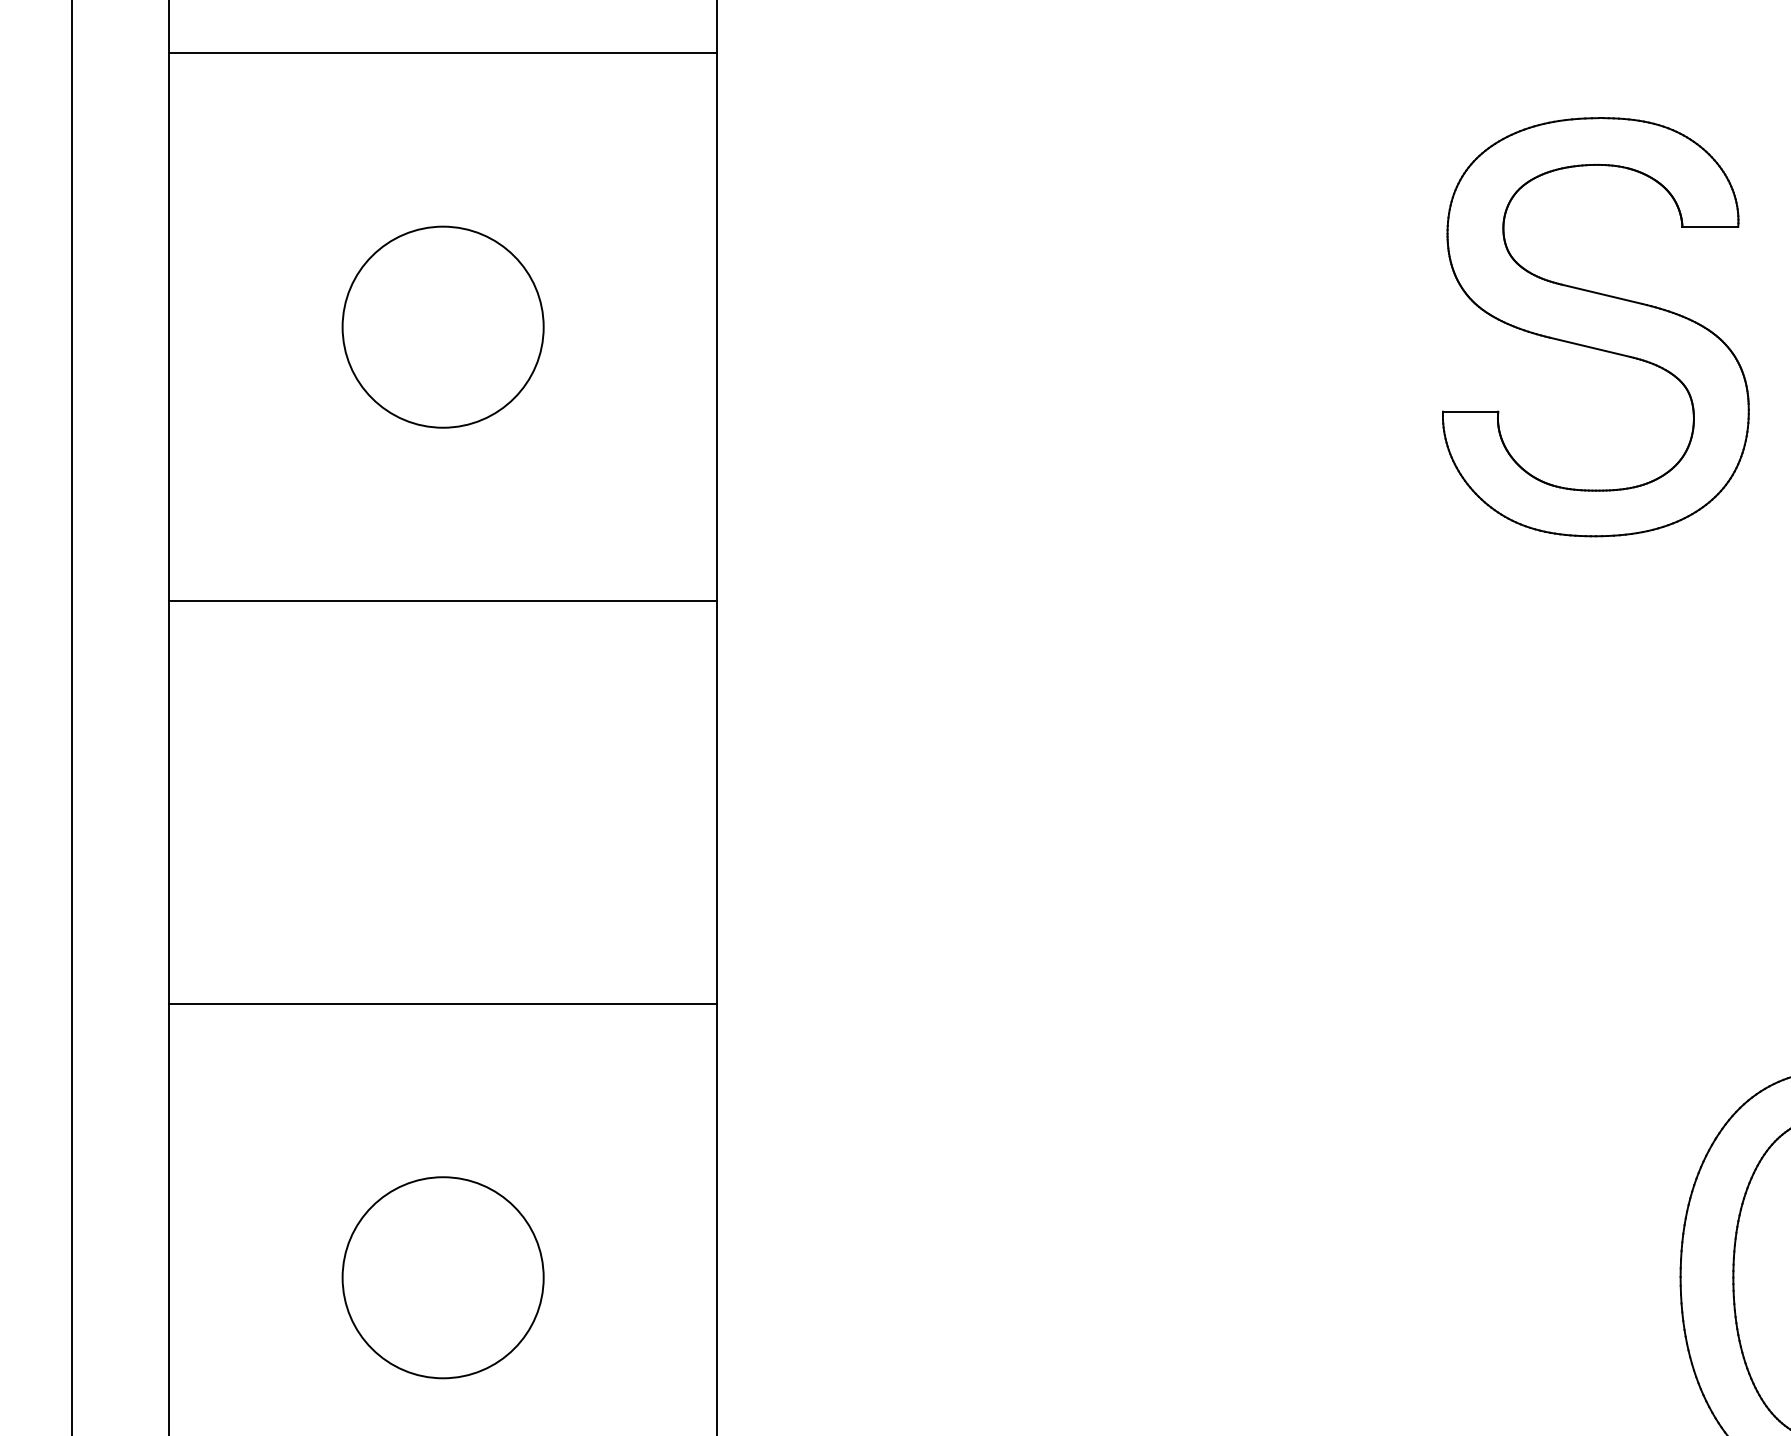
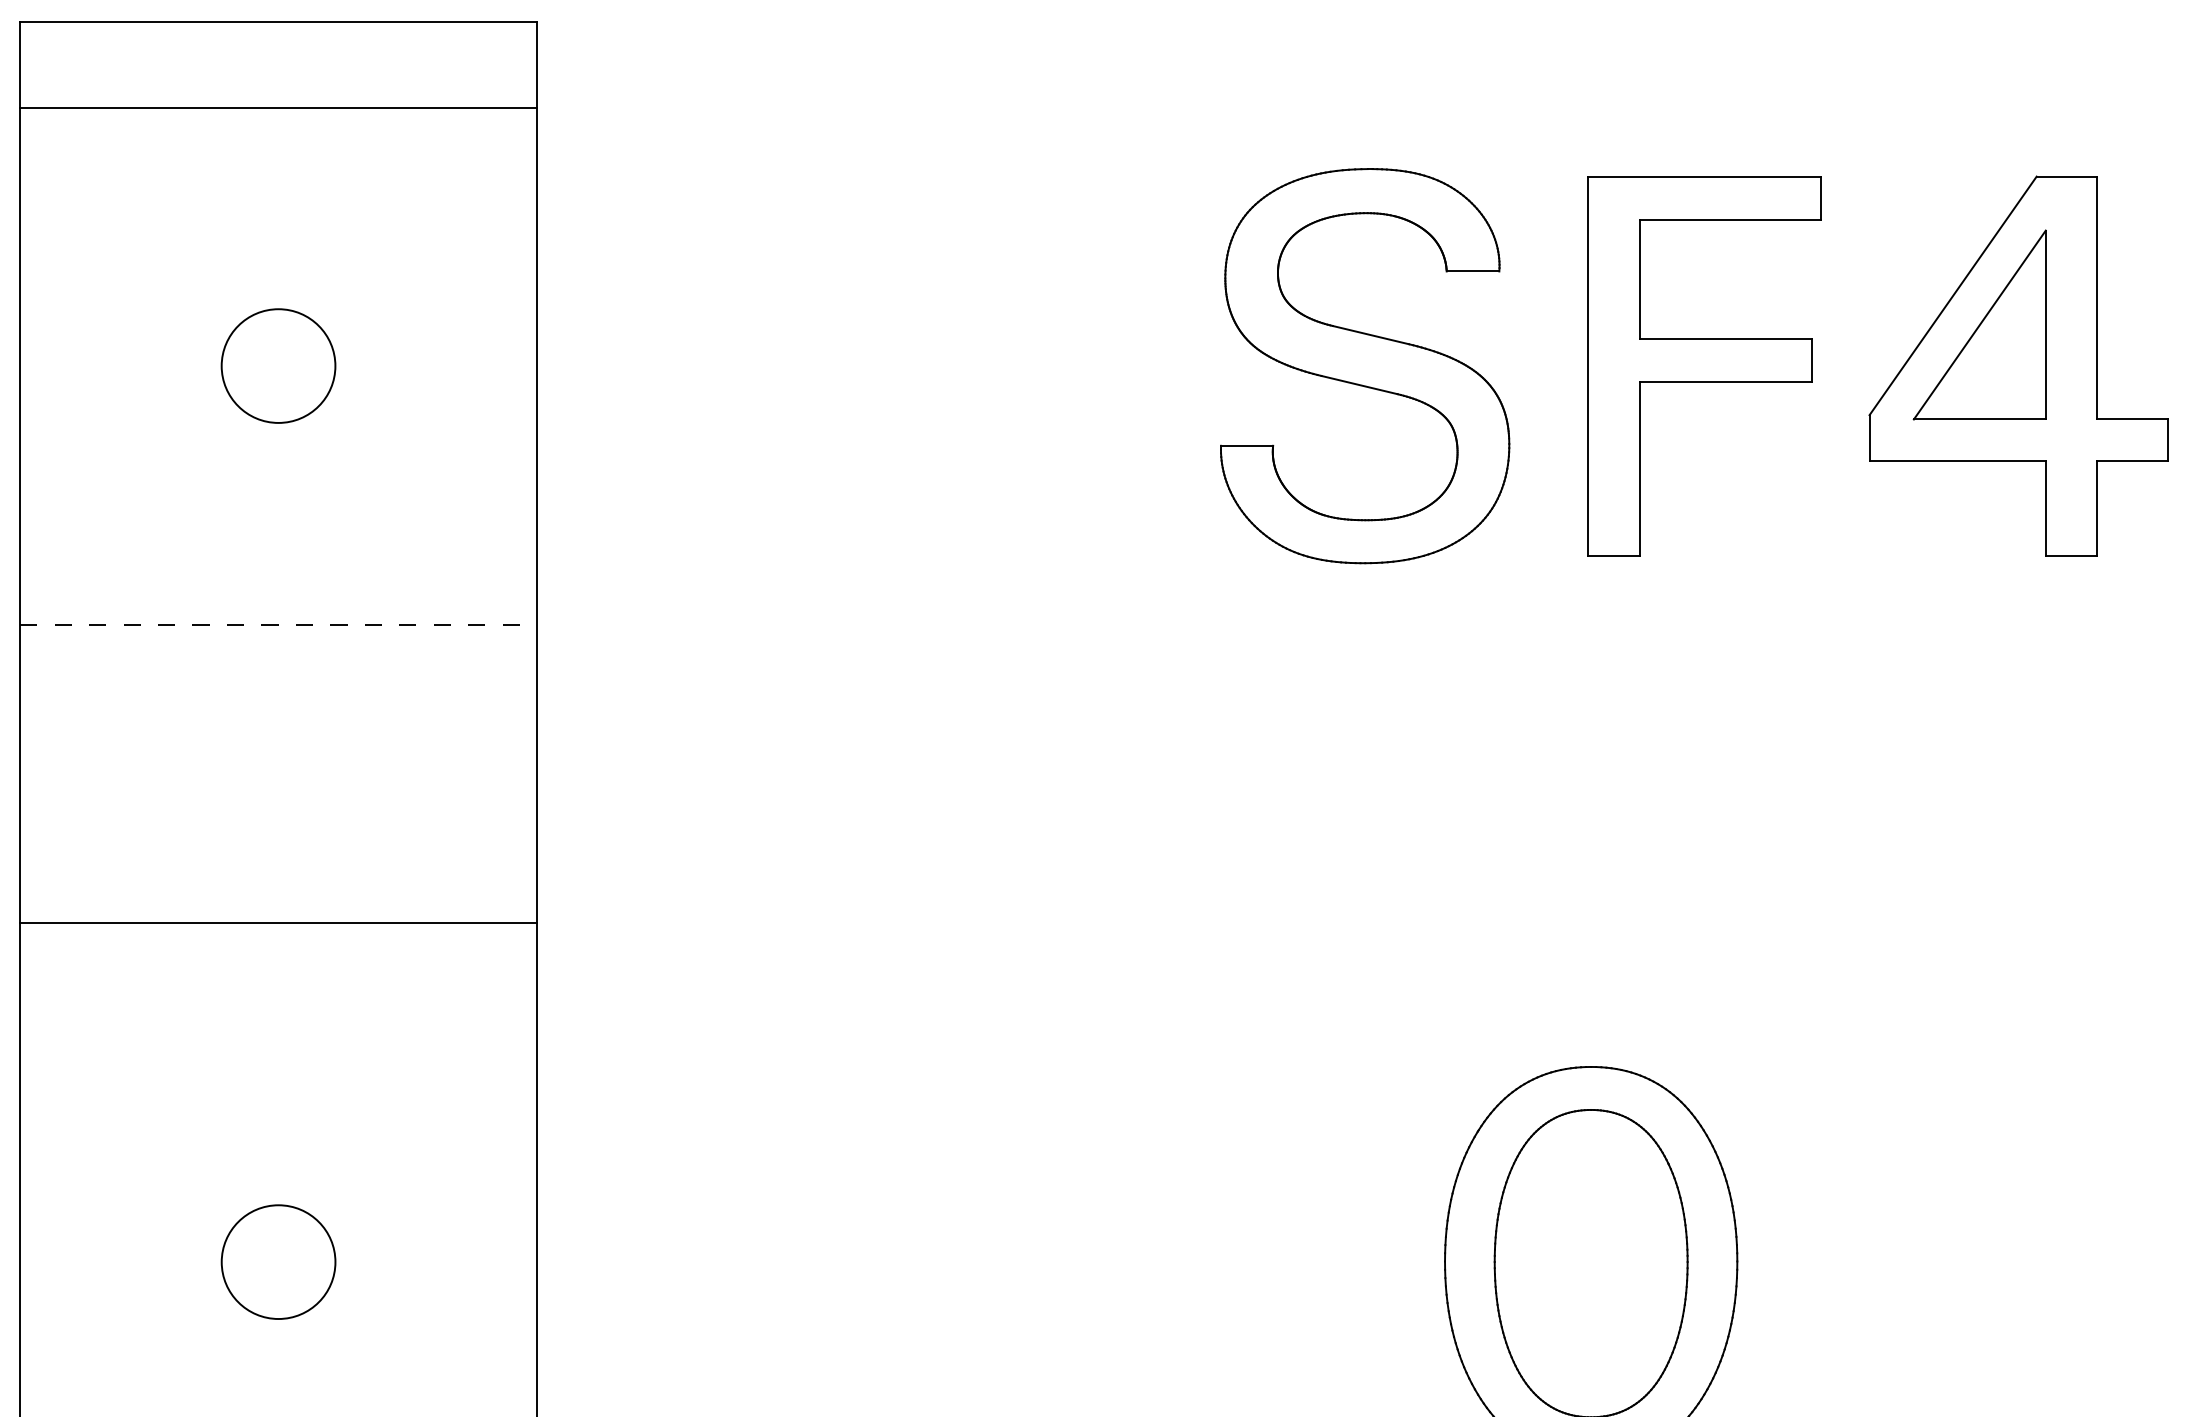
circle: (443, 326) -> (278, 365), size x0.6
line: (444, 601) -> (279, 624), solid -> dashed
line: (443, 1003) -> (278, 922), moved
circle: (443, 1277) -> (278, 1261), size x0.6

